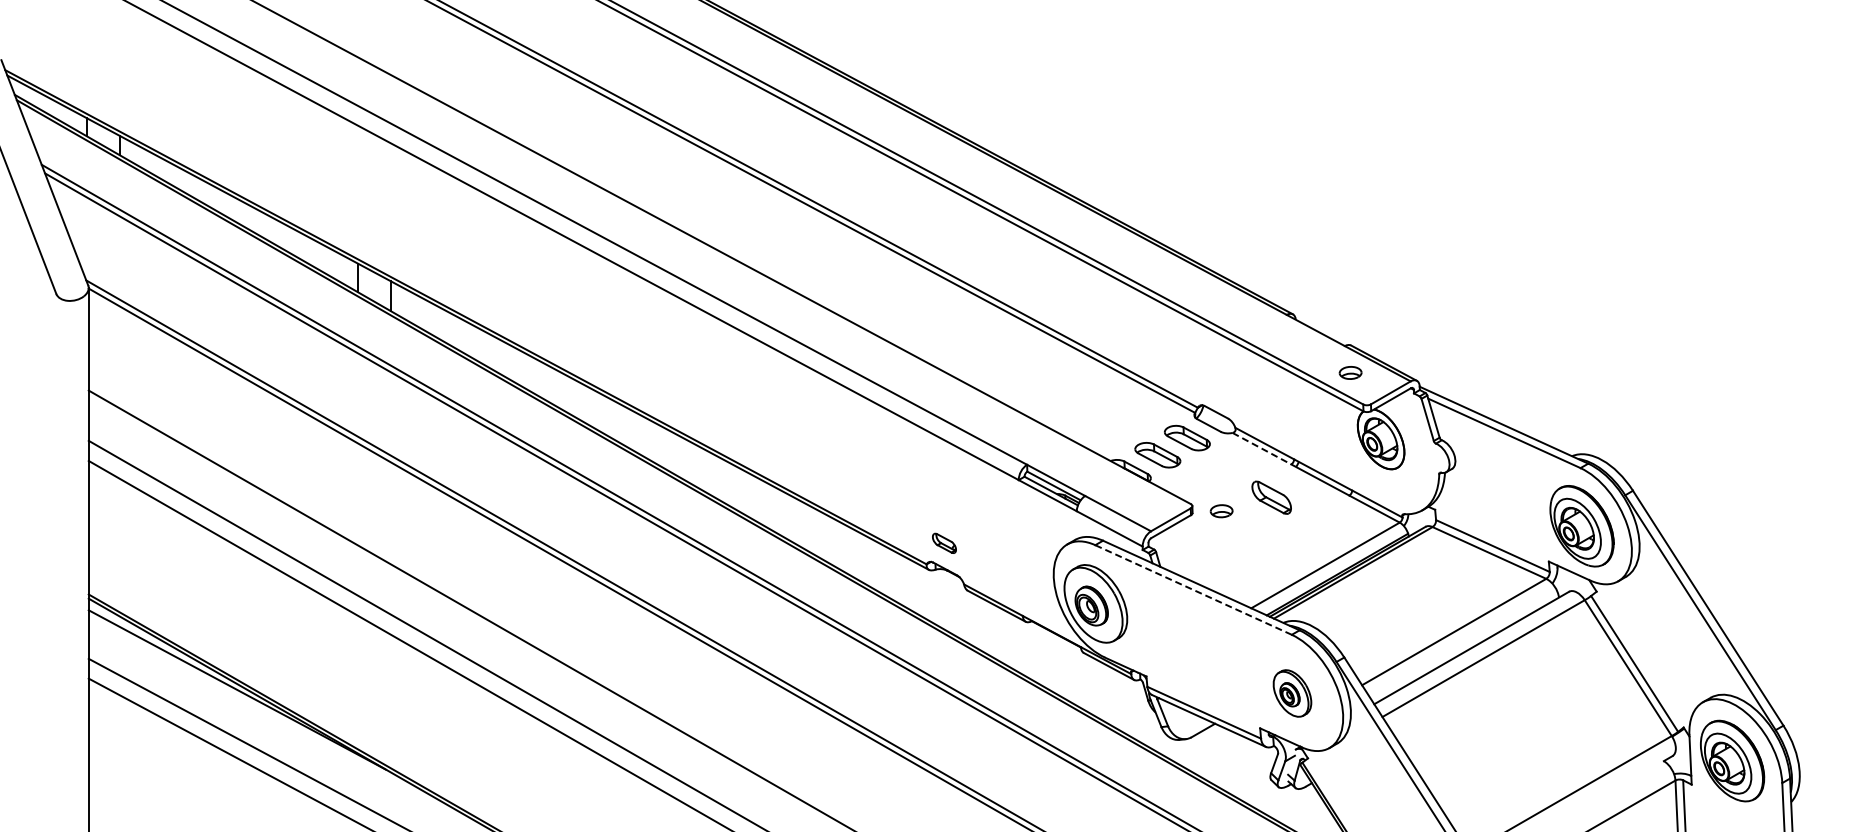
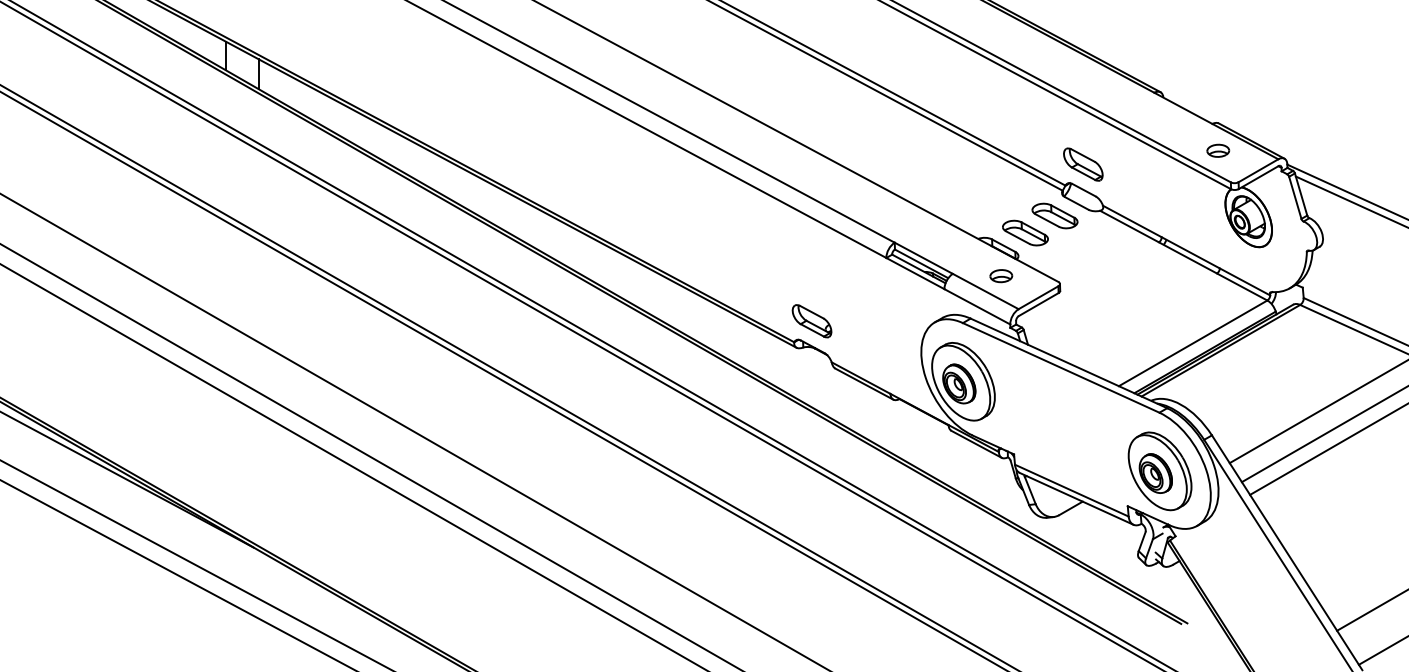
line: (1262, 448) -> (1130, 226), dashed -> solid
part: (1271, 497) -> (1083, 164), moved
part: (1221, 511) -> (1001, 276), moved
part: (944, 543) -> (812, 321), size x1.67
line: (1193, 590) -> (1061, 368), dashed -> solid
part: (1292, 693) -> (1160, 471), size x1.67

